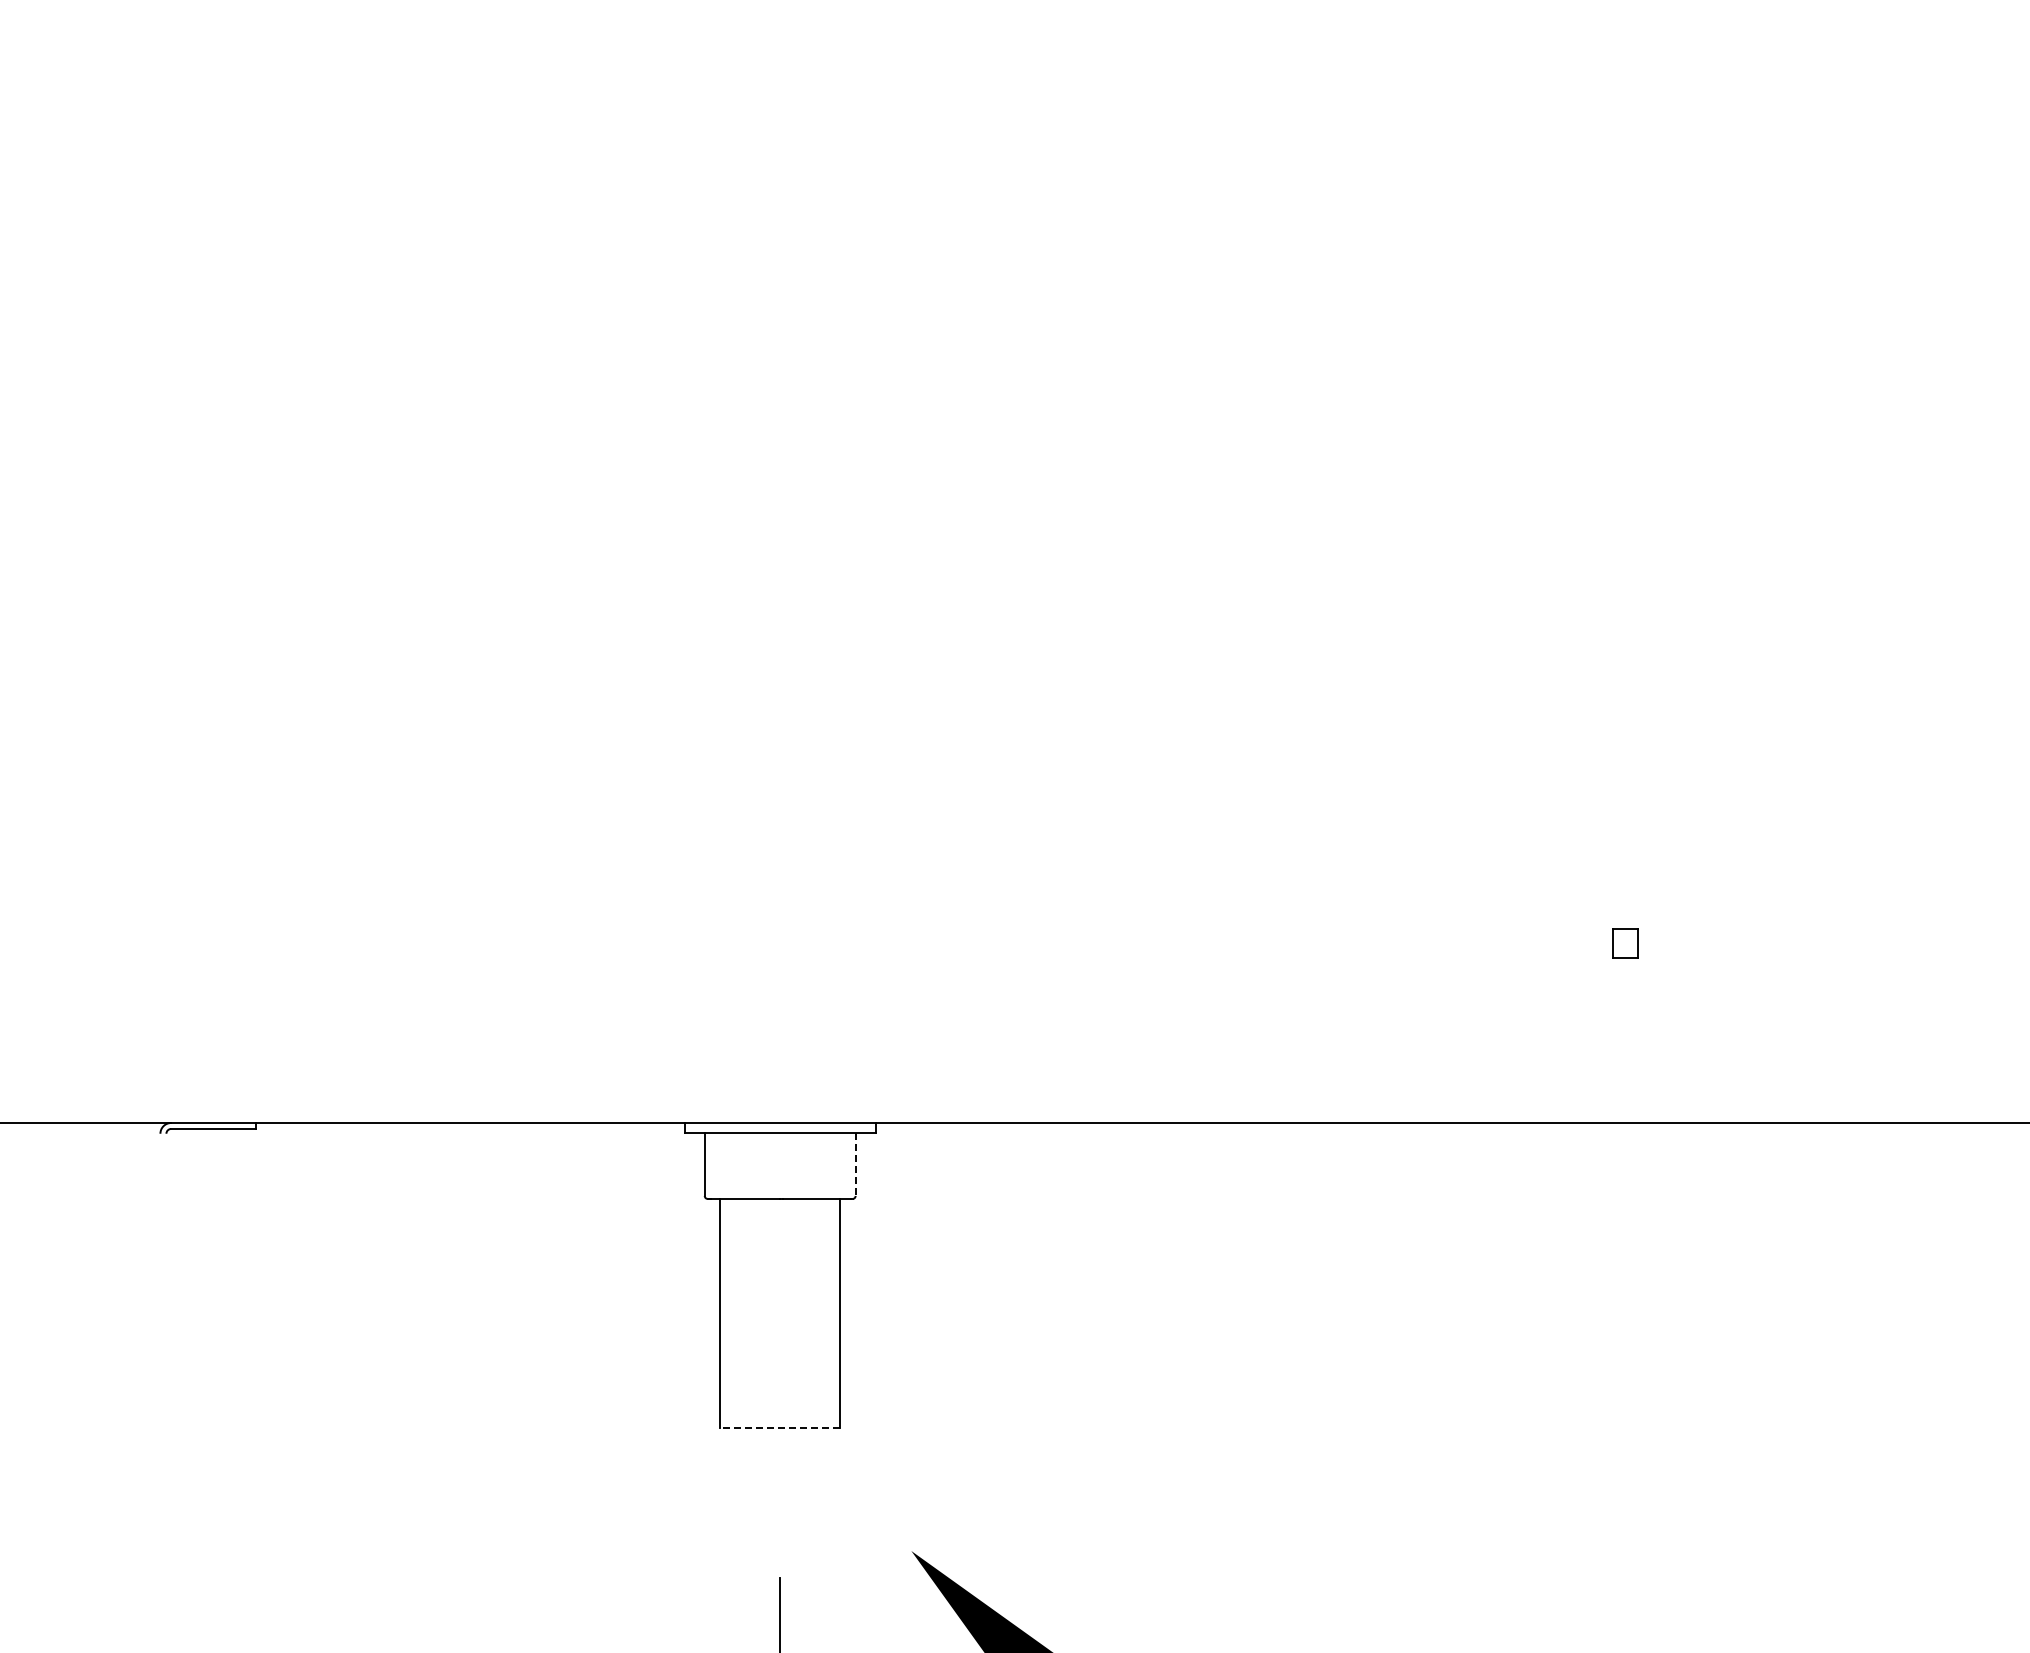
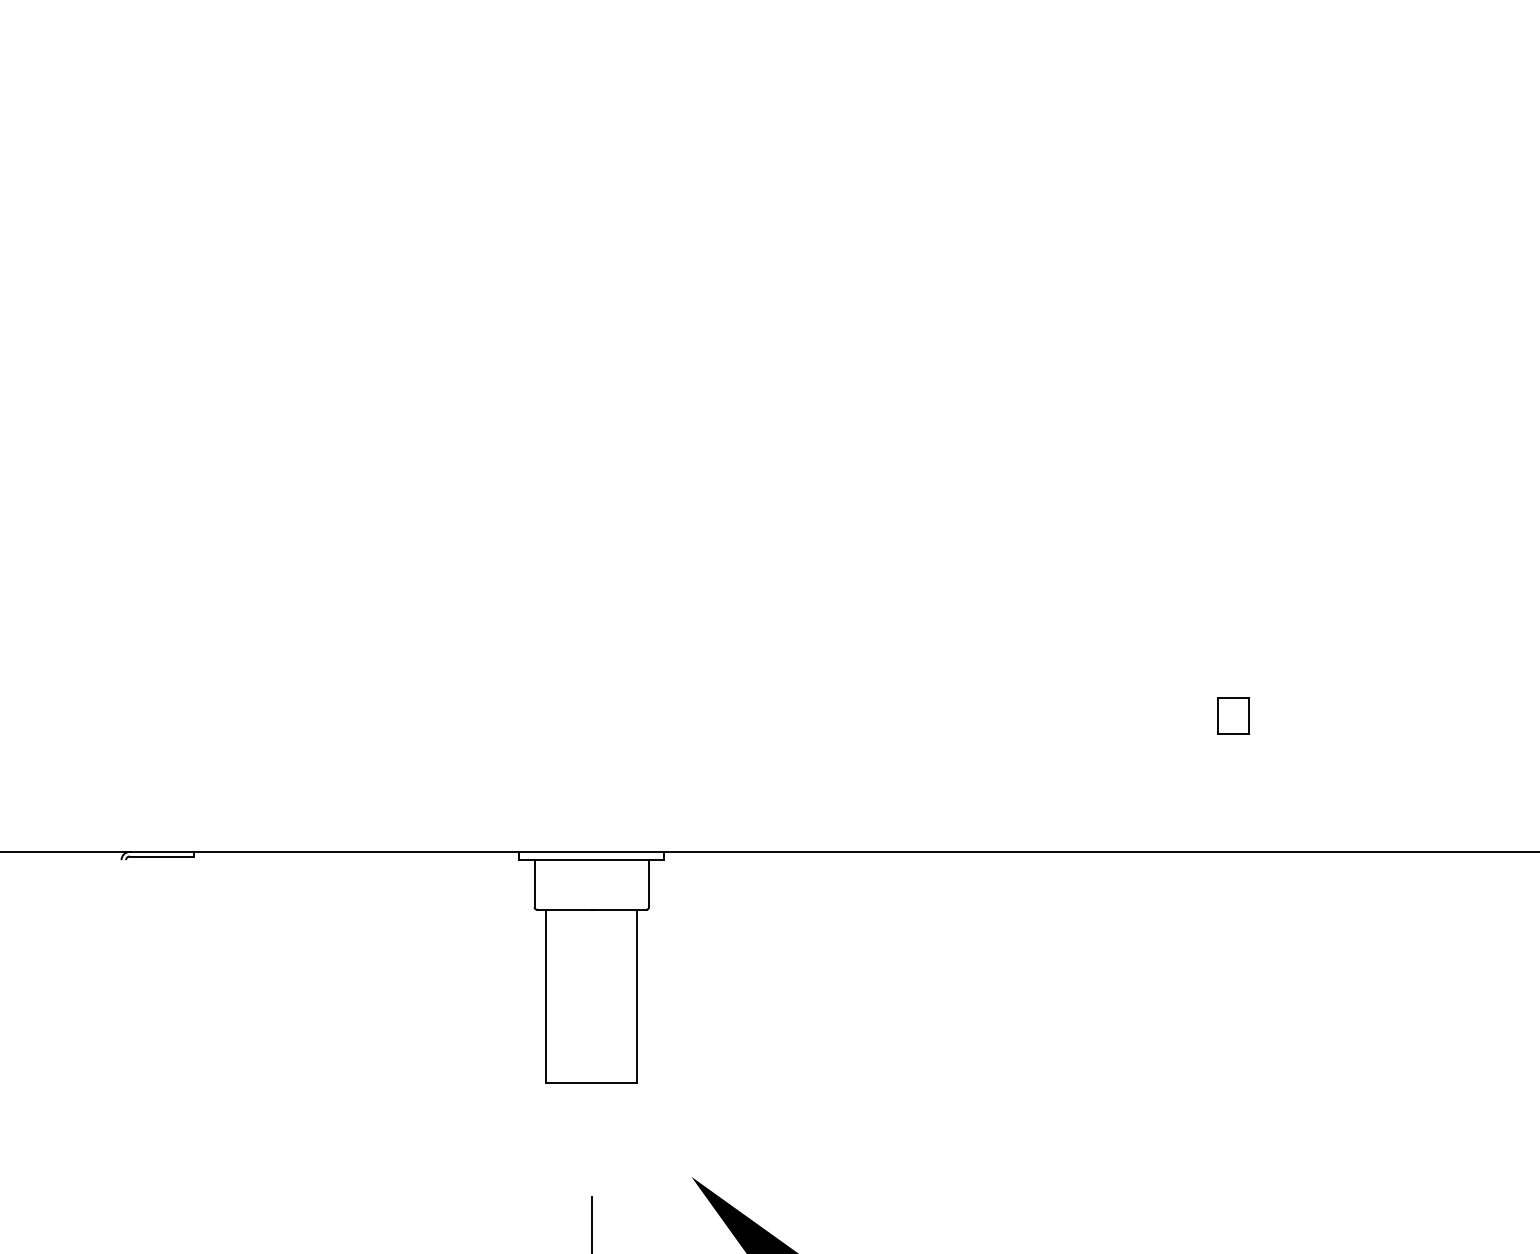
part: (1625, 943) -> (1233, 715), size x1.67
line: (855, 1165) -> (648, 884), dashed -> solid
line: (780, 1428) -> (592, 1083), dashed -> solid

